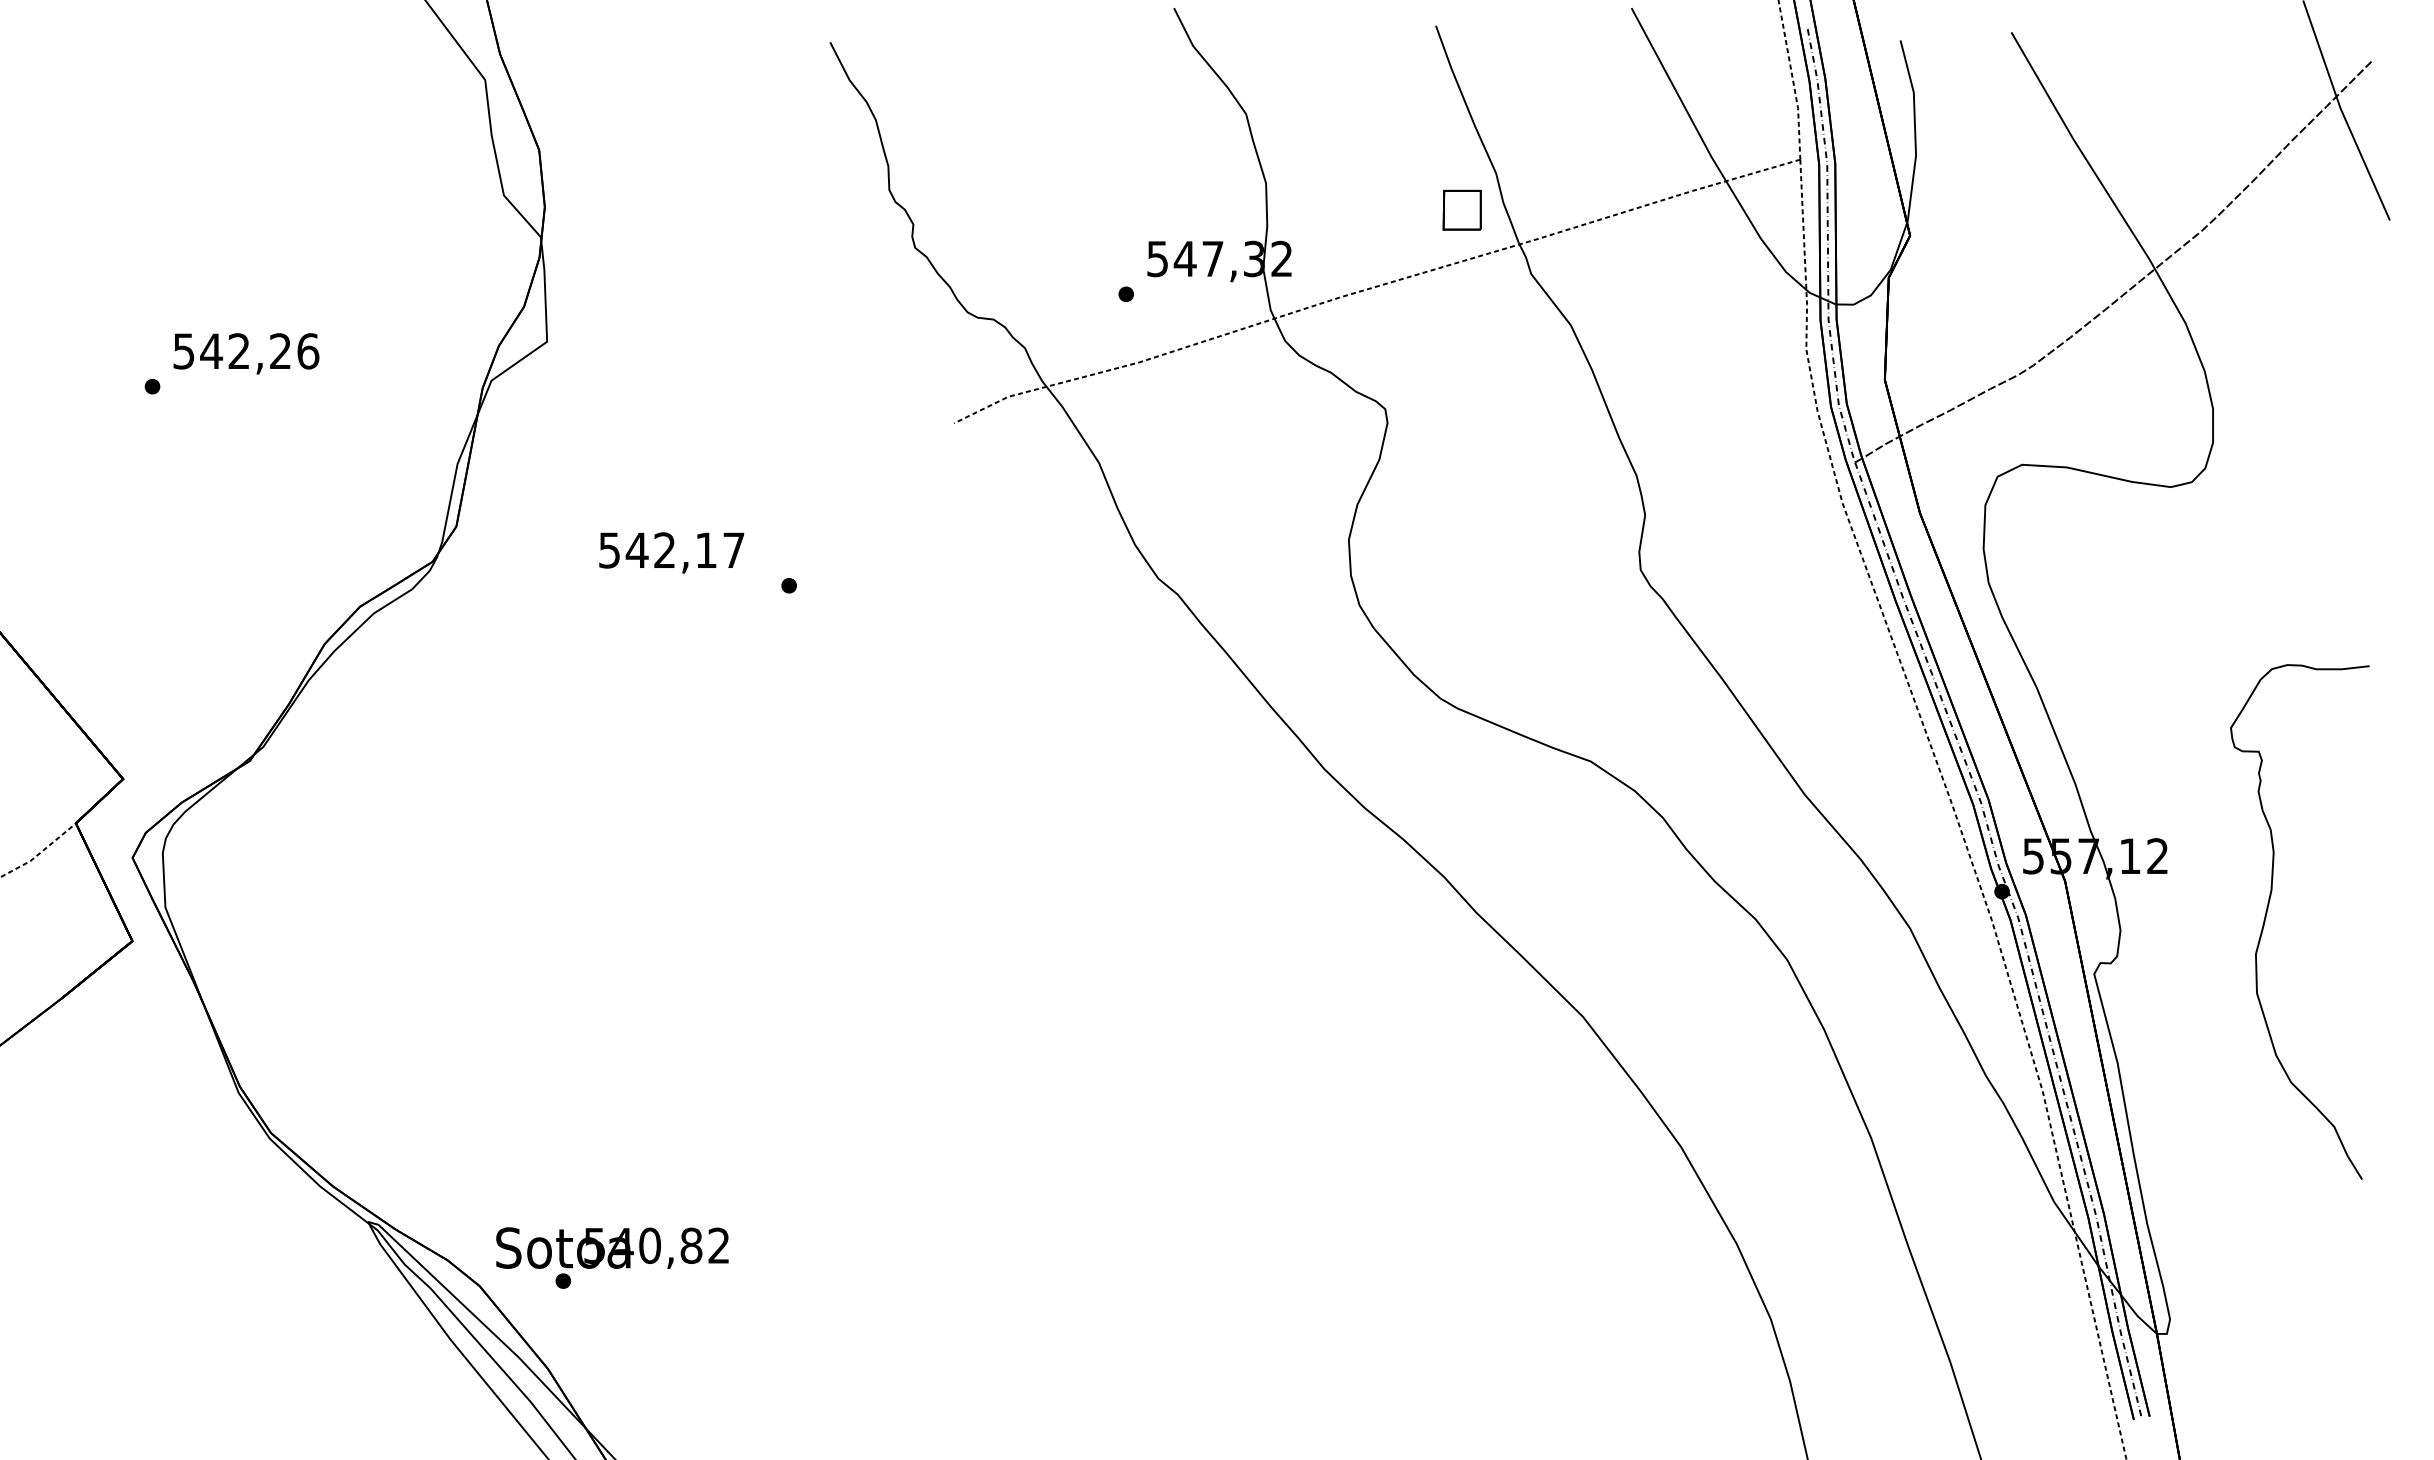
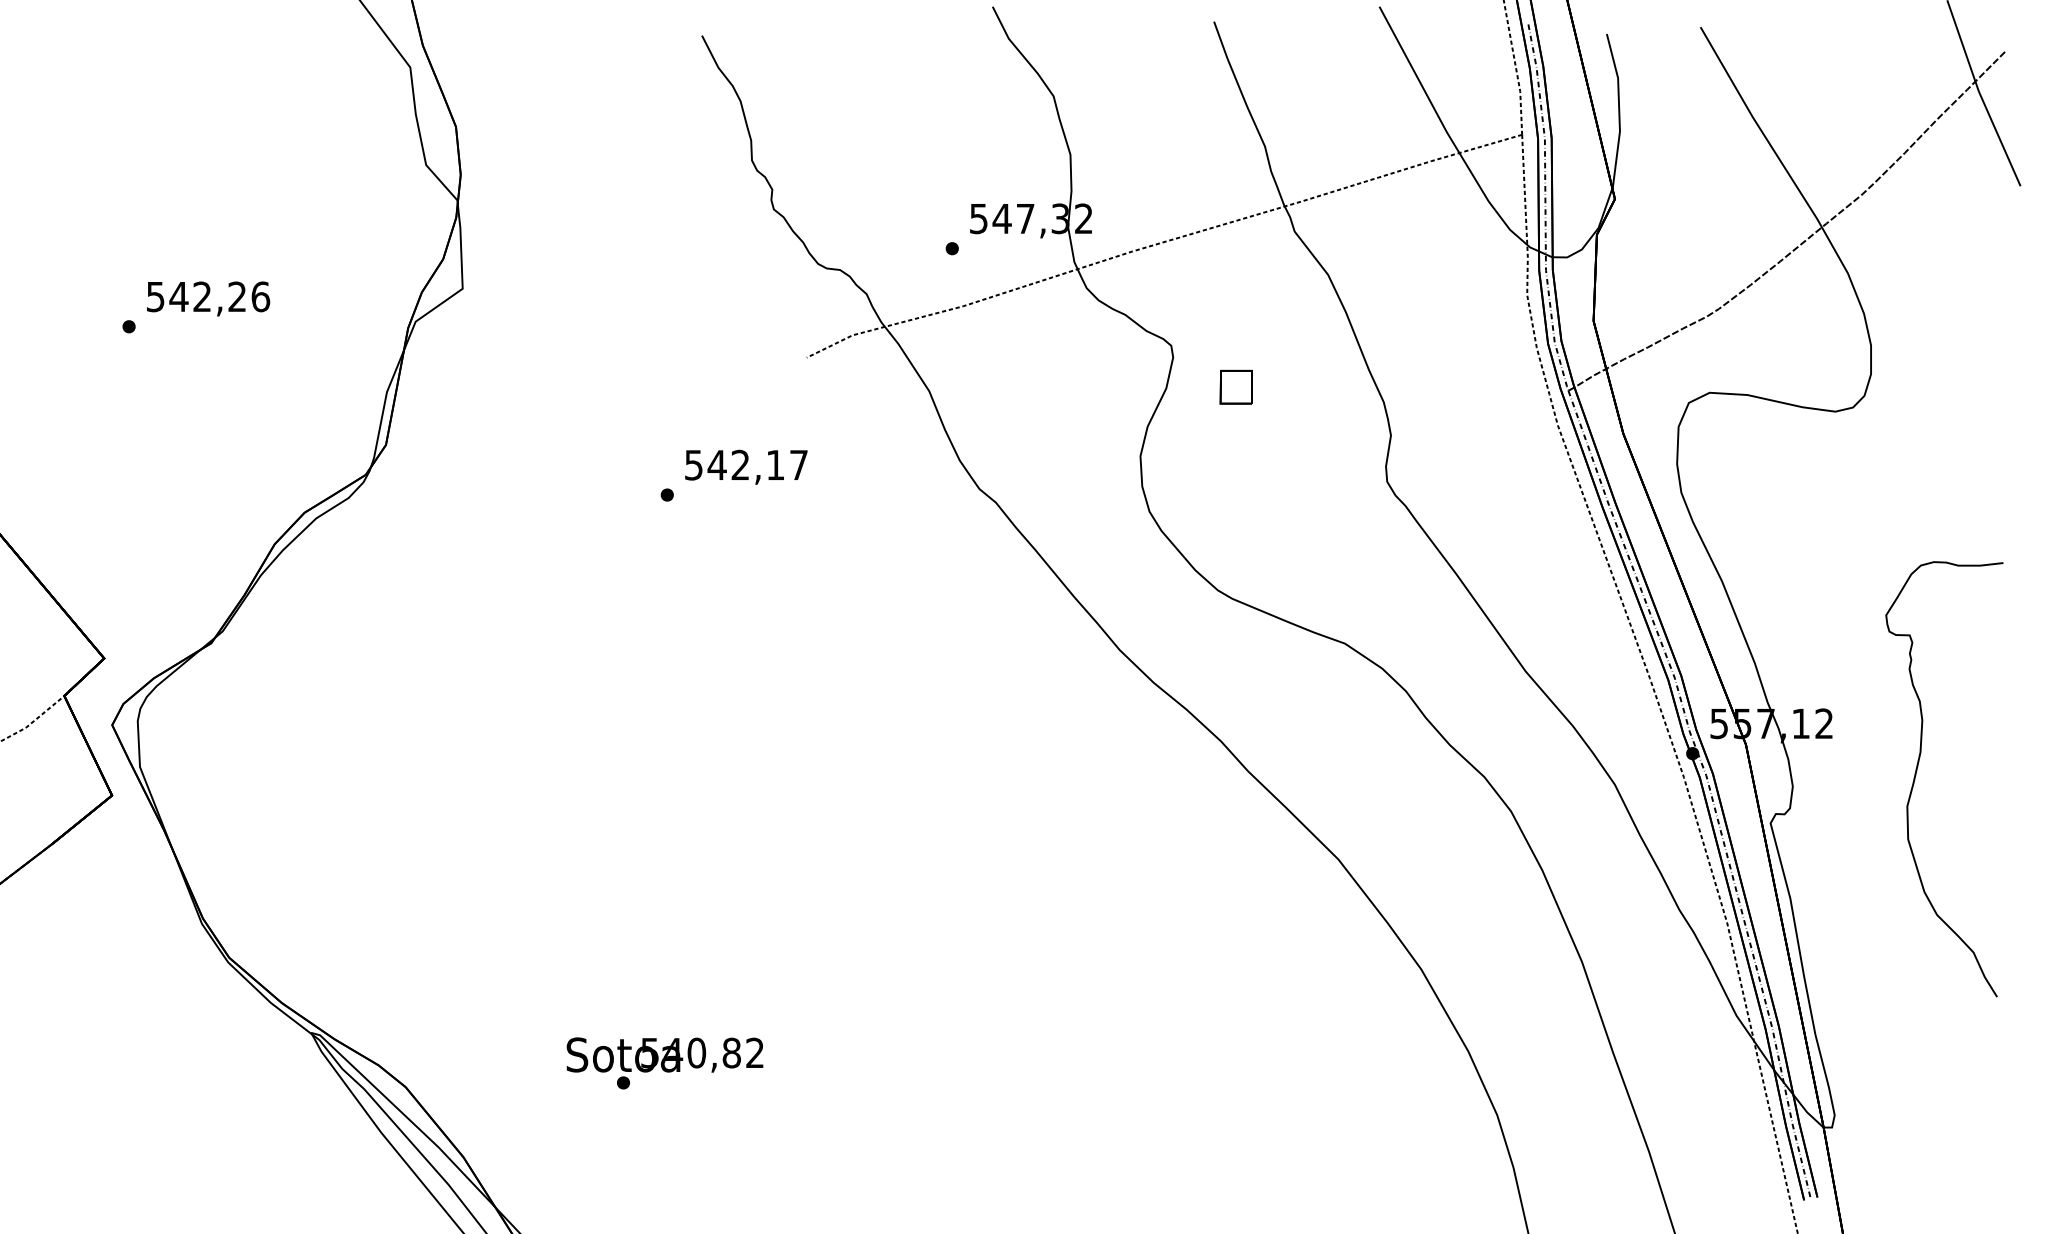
part: (1461, 209) -> (1235, 386), moved
text: (671, 552) -> (746, 466), moved
text: (612, 1257) -> (665, 1062), moved

